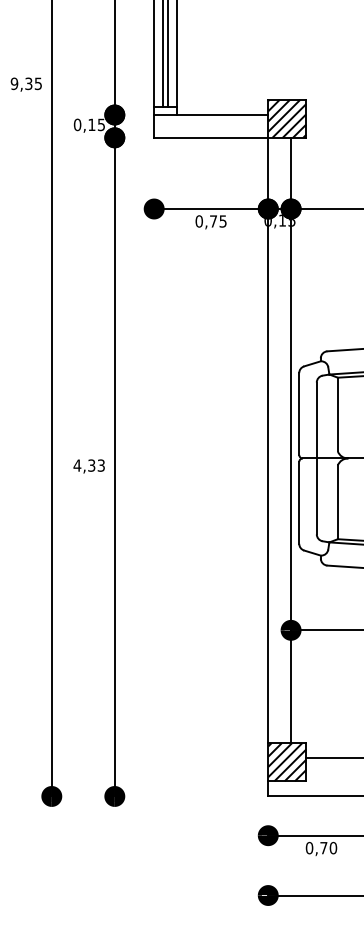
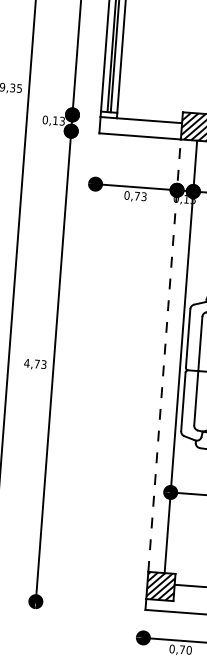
text: (101, 124) -> (62, 120), 0,15 -> 0,13
text: (222, 220) -> (143, 196), 0,75 -> 0,73
line: (268, 440) -> (164, 355), solid -> dashed
text: (91, 465) -> (36, 364), 4,33 -> 4,73

